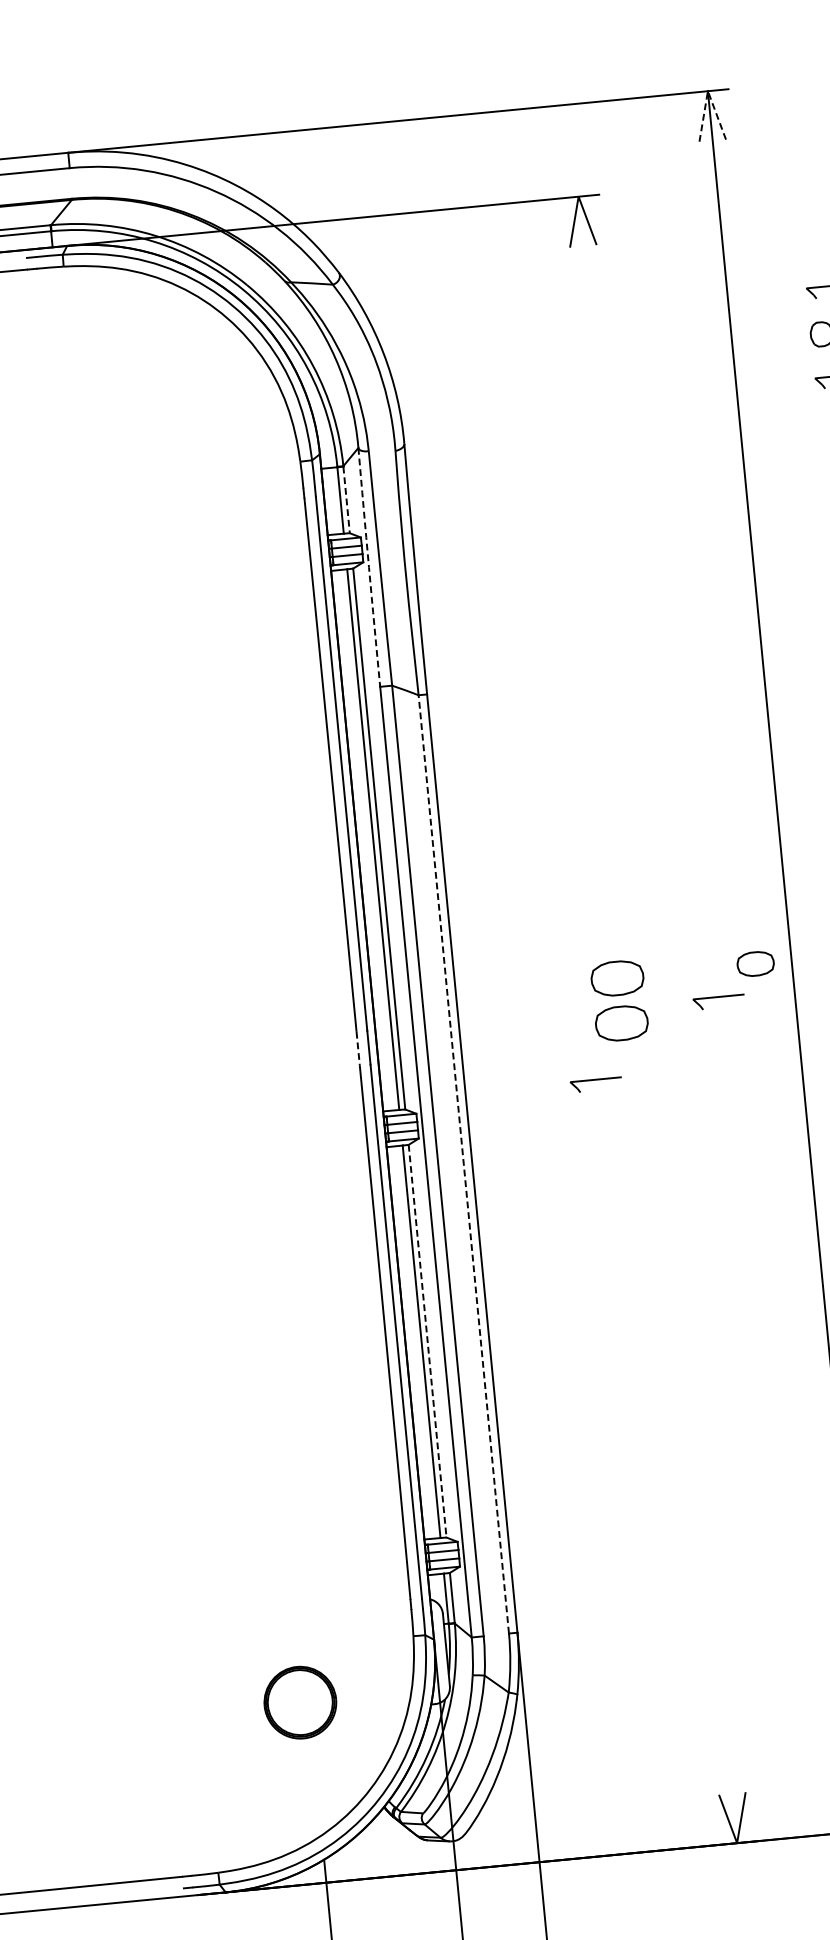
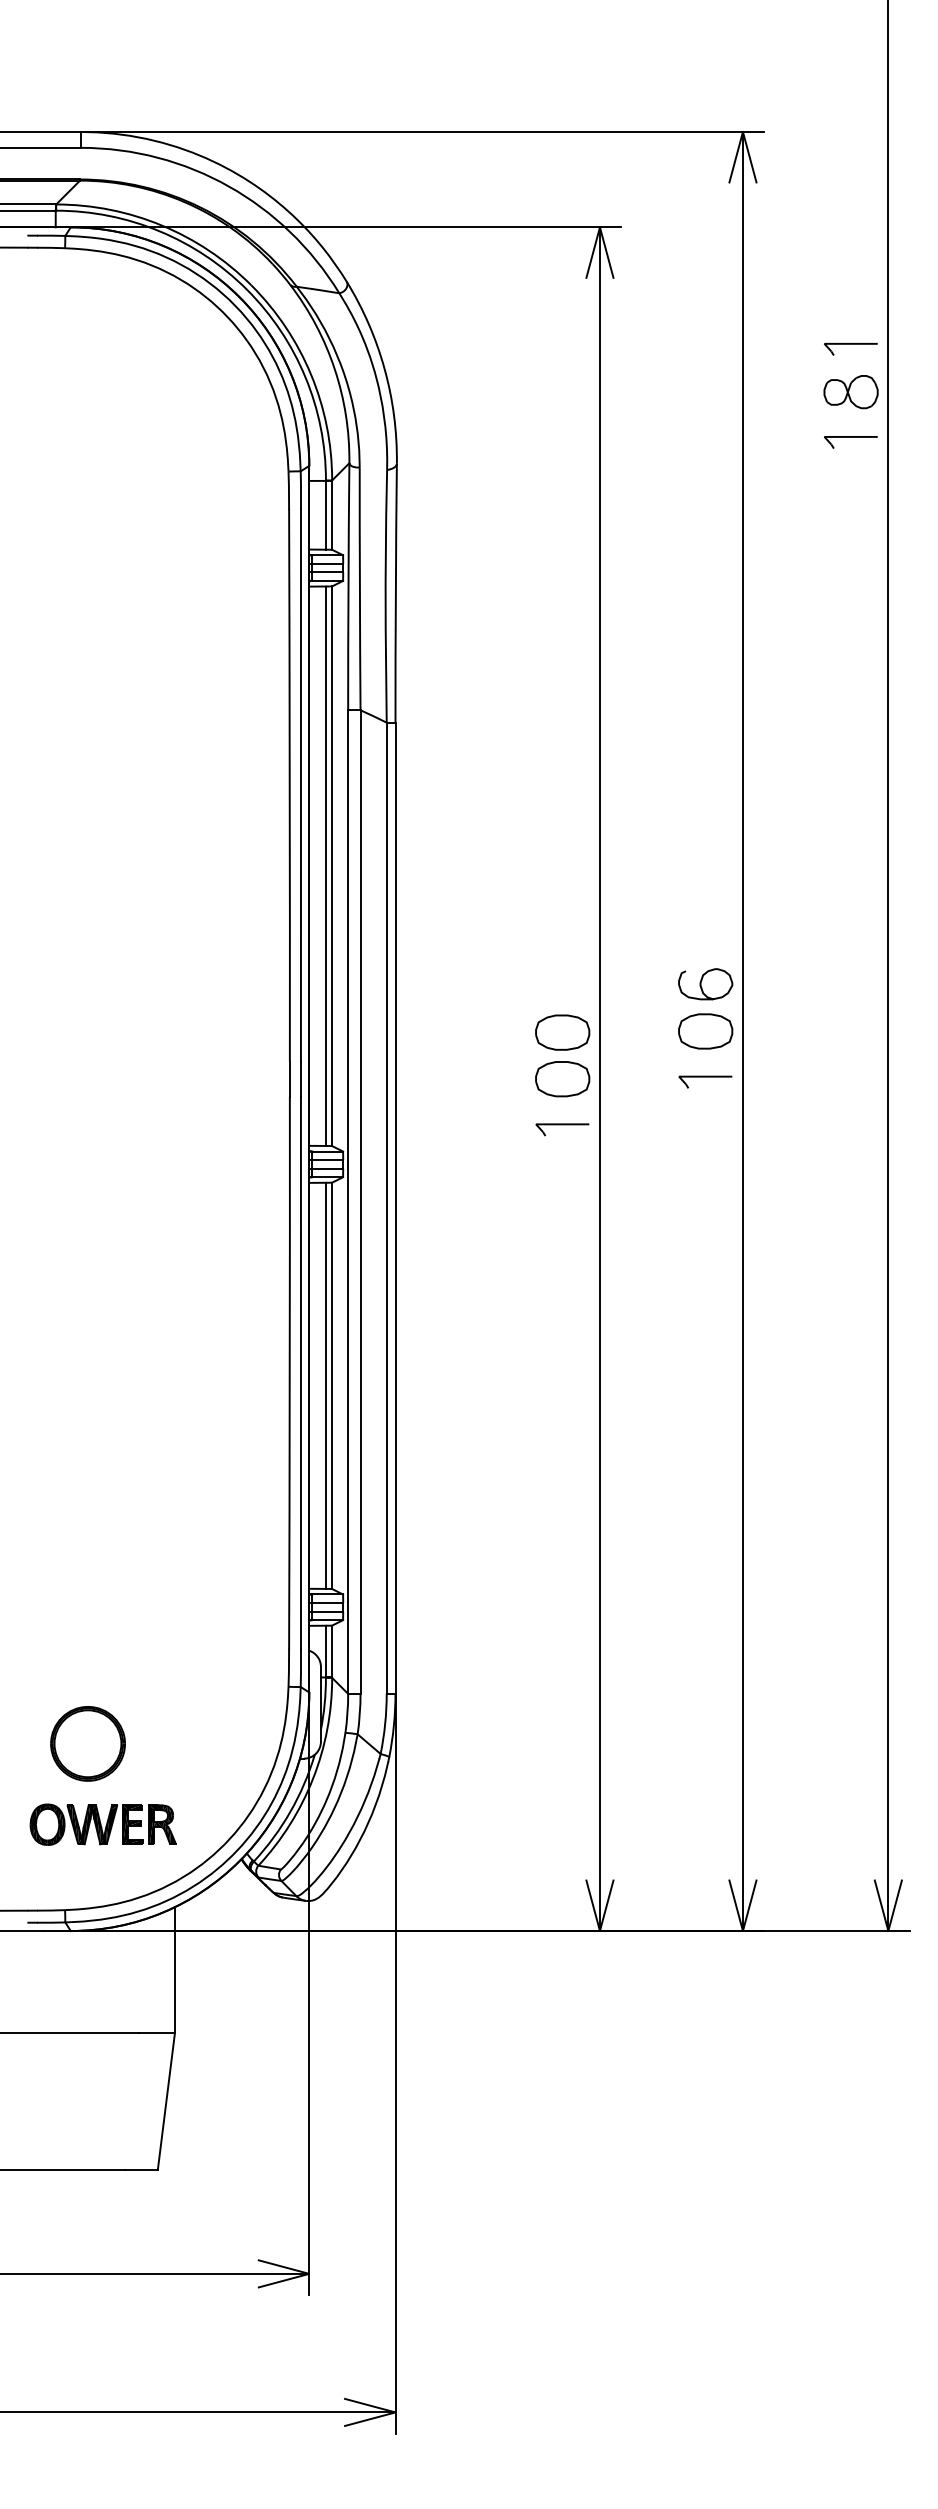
line: (707, 90) -> (742, 131), dashed -> solid
line: (346, 500) -> (332, 515), dashed -> solid
arc: (369, 567) -> (348, 586), dashed -> solid
curve: (747, 918) -> (701, 984), added
part: (755, 964) -> (705, 1031), size x1.43
part: (719, 1001) -> (705, 1081), moved
line: (657, 1020) -> (599, 1079), added
line: (357, 1049) -> (289, 1079), dashed -> solid
part: (596, 1084) -> (562, 1129), moved
line: (463, 1163) -> (386, 1207), dashed -> solid
line: (427, 1341) -> (332, 1386), dashed -> solid
part: (299, 1702) -> (87, 1743), moved
part: (246, 1786) -> (102, 1824), added

